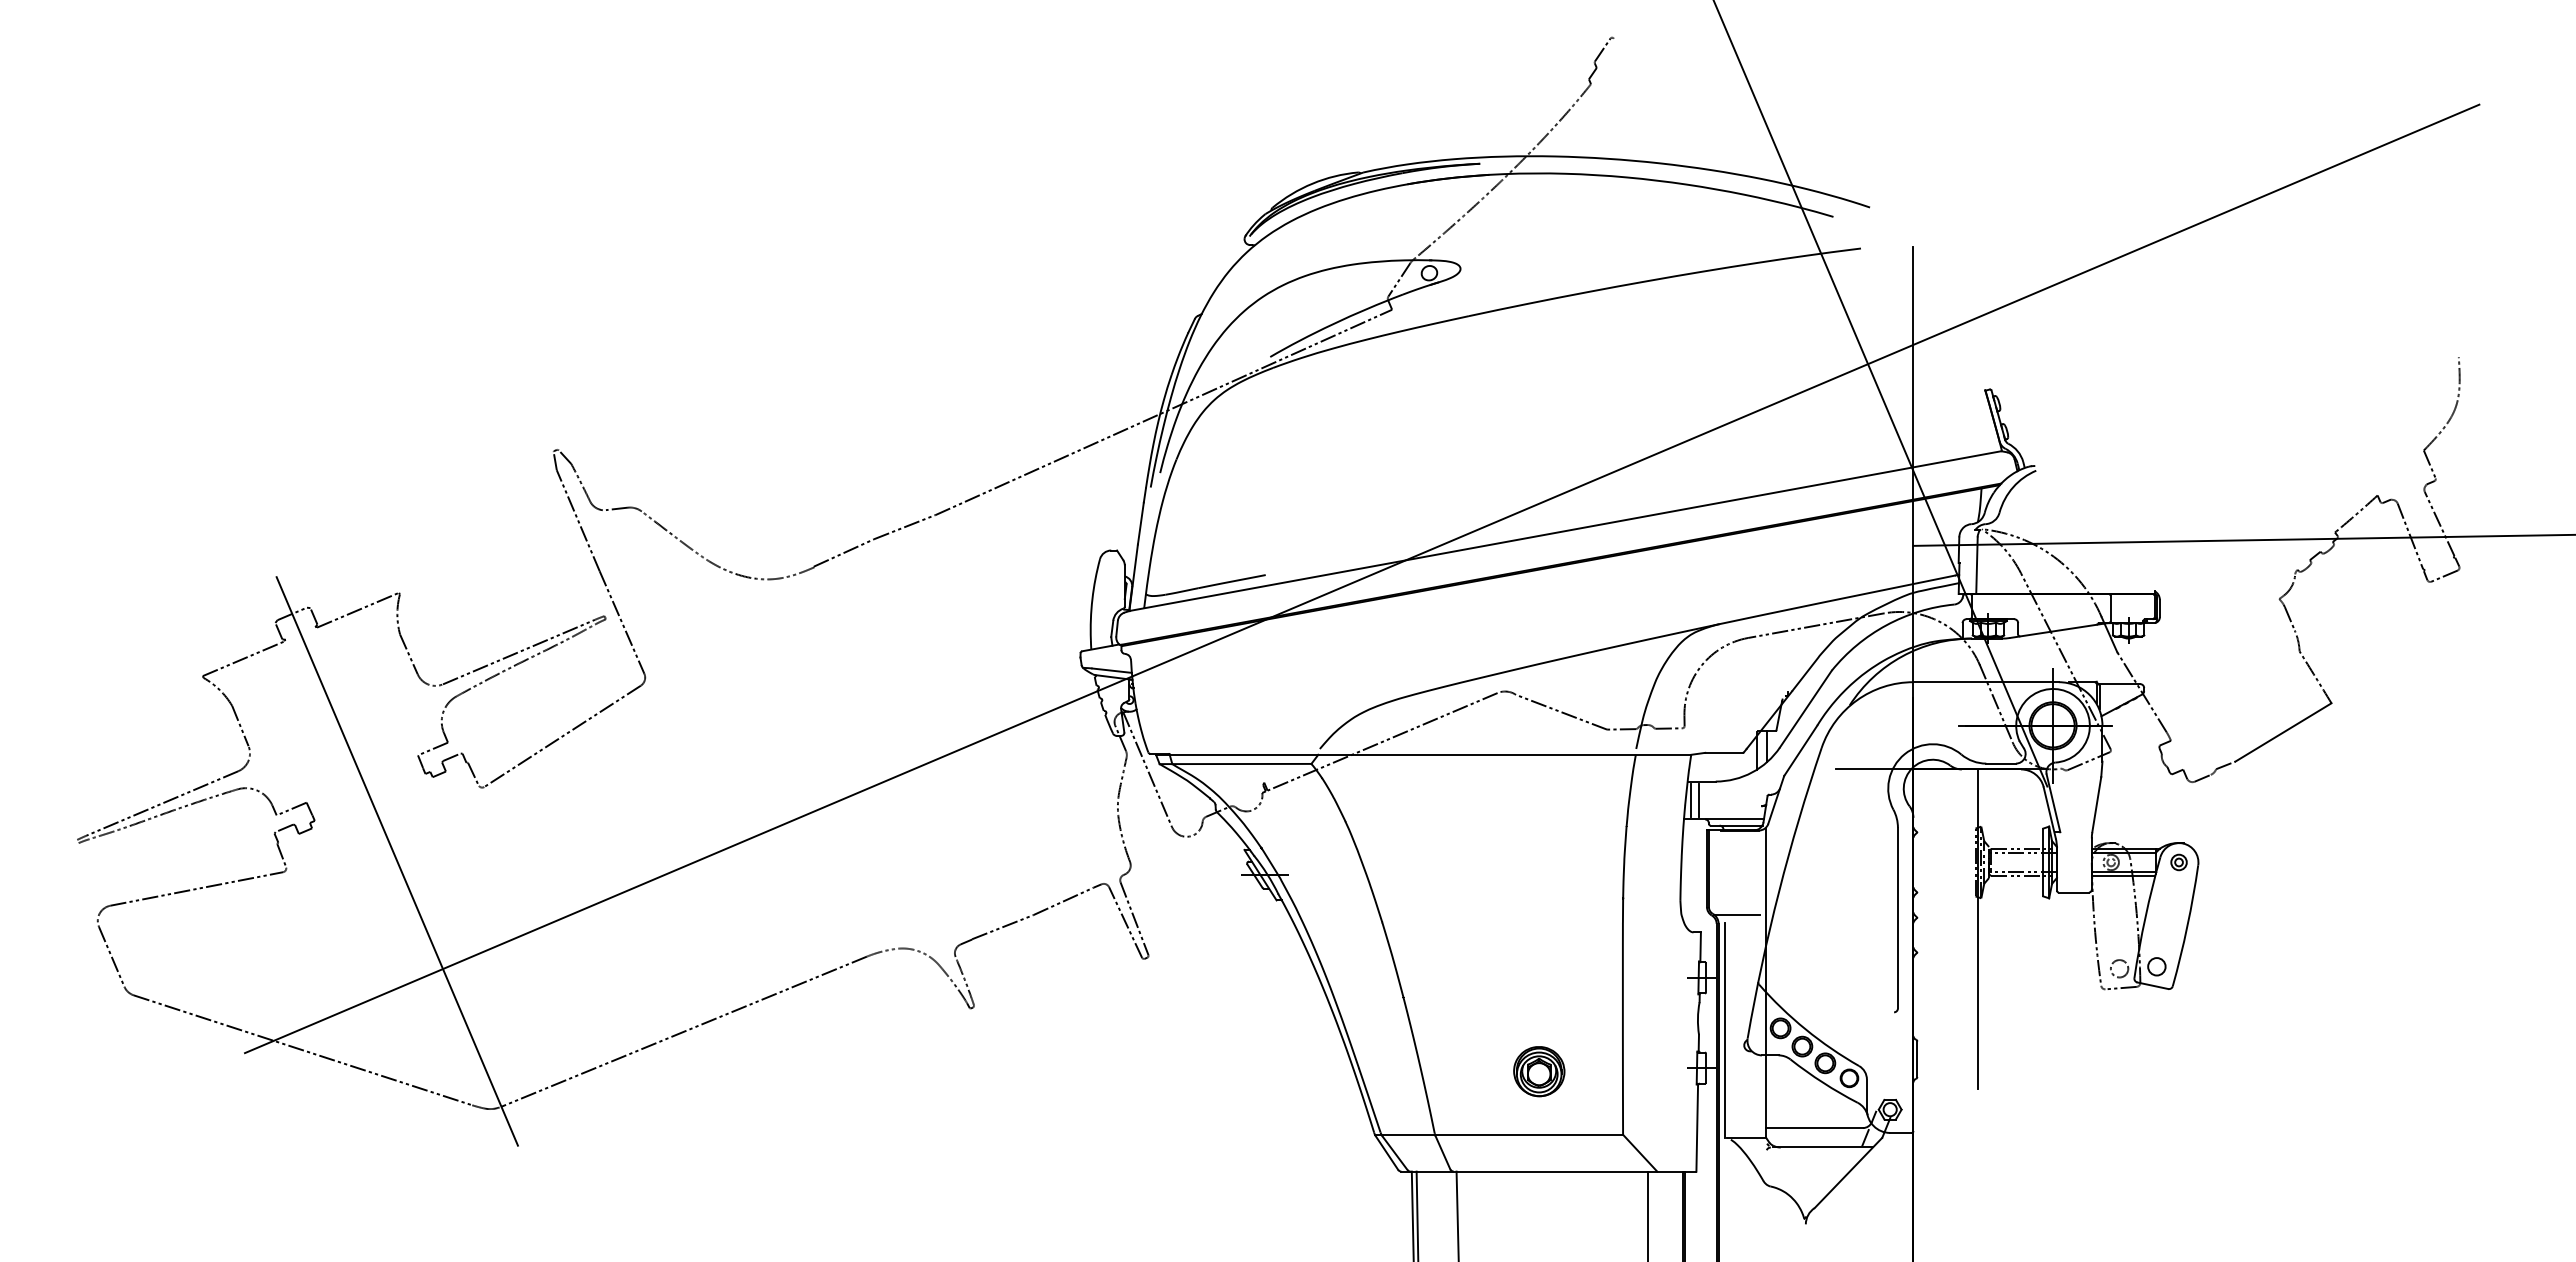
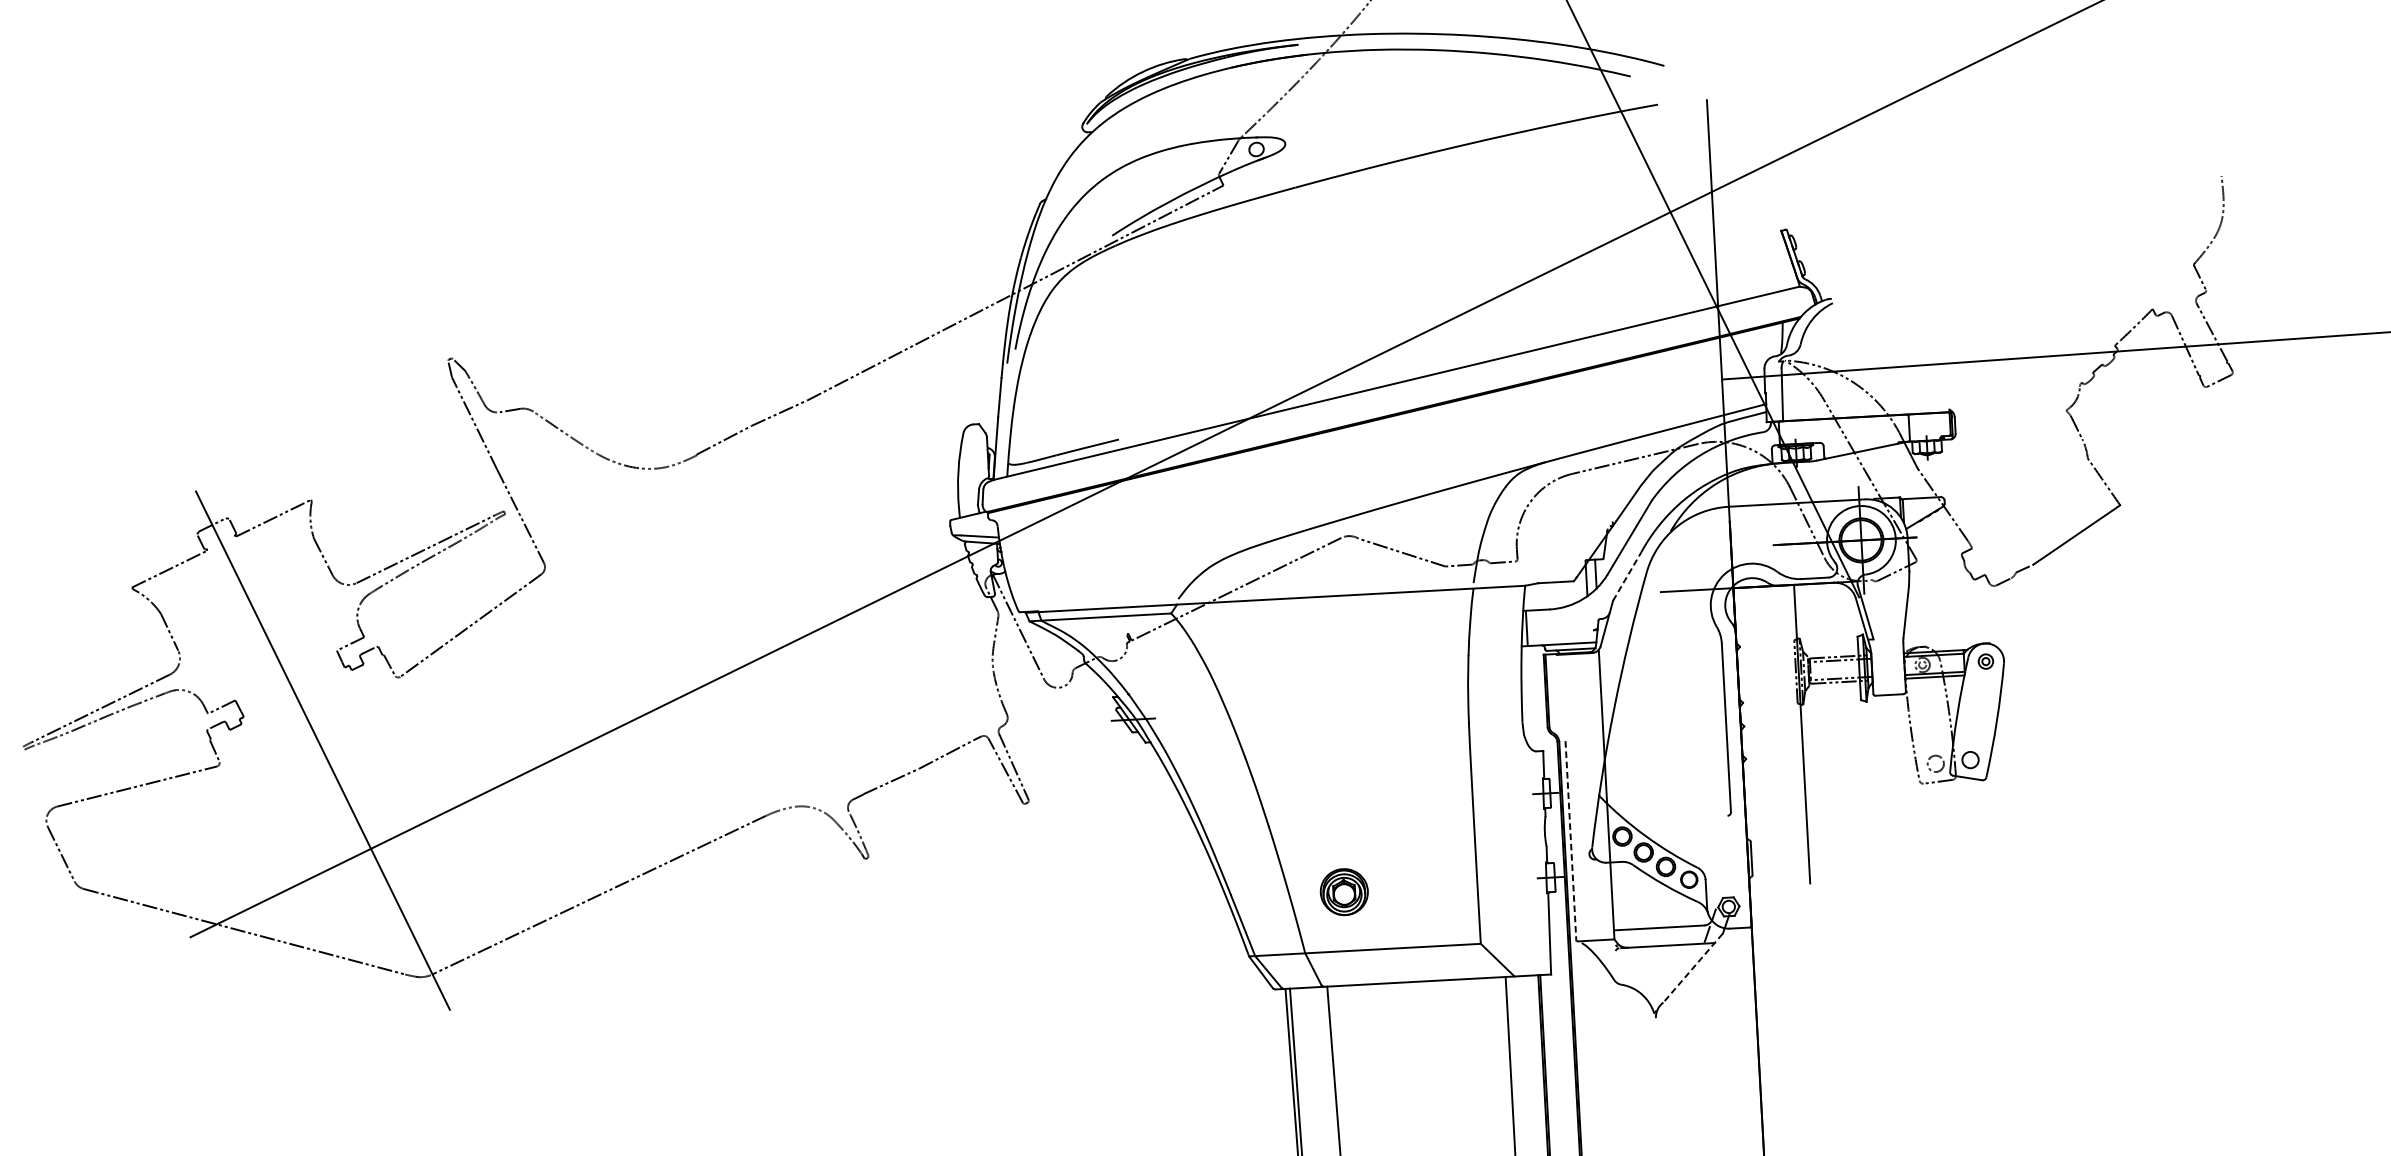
line: (1800, 750) -> (1626, 576), solid -> dashed
line: (1698, 800) -> (1534, 628), removed
line: (1737, 914) -> (1576, 732), removed
line: (1725, 1030) -> (1571, 841), solid -> dashed
part: (1539, 1071) -> (1344, 892), moved
line: (1848, 1173) -> (1693, 968), solid -> dashed

